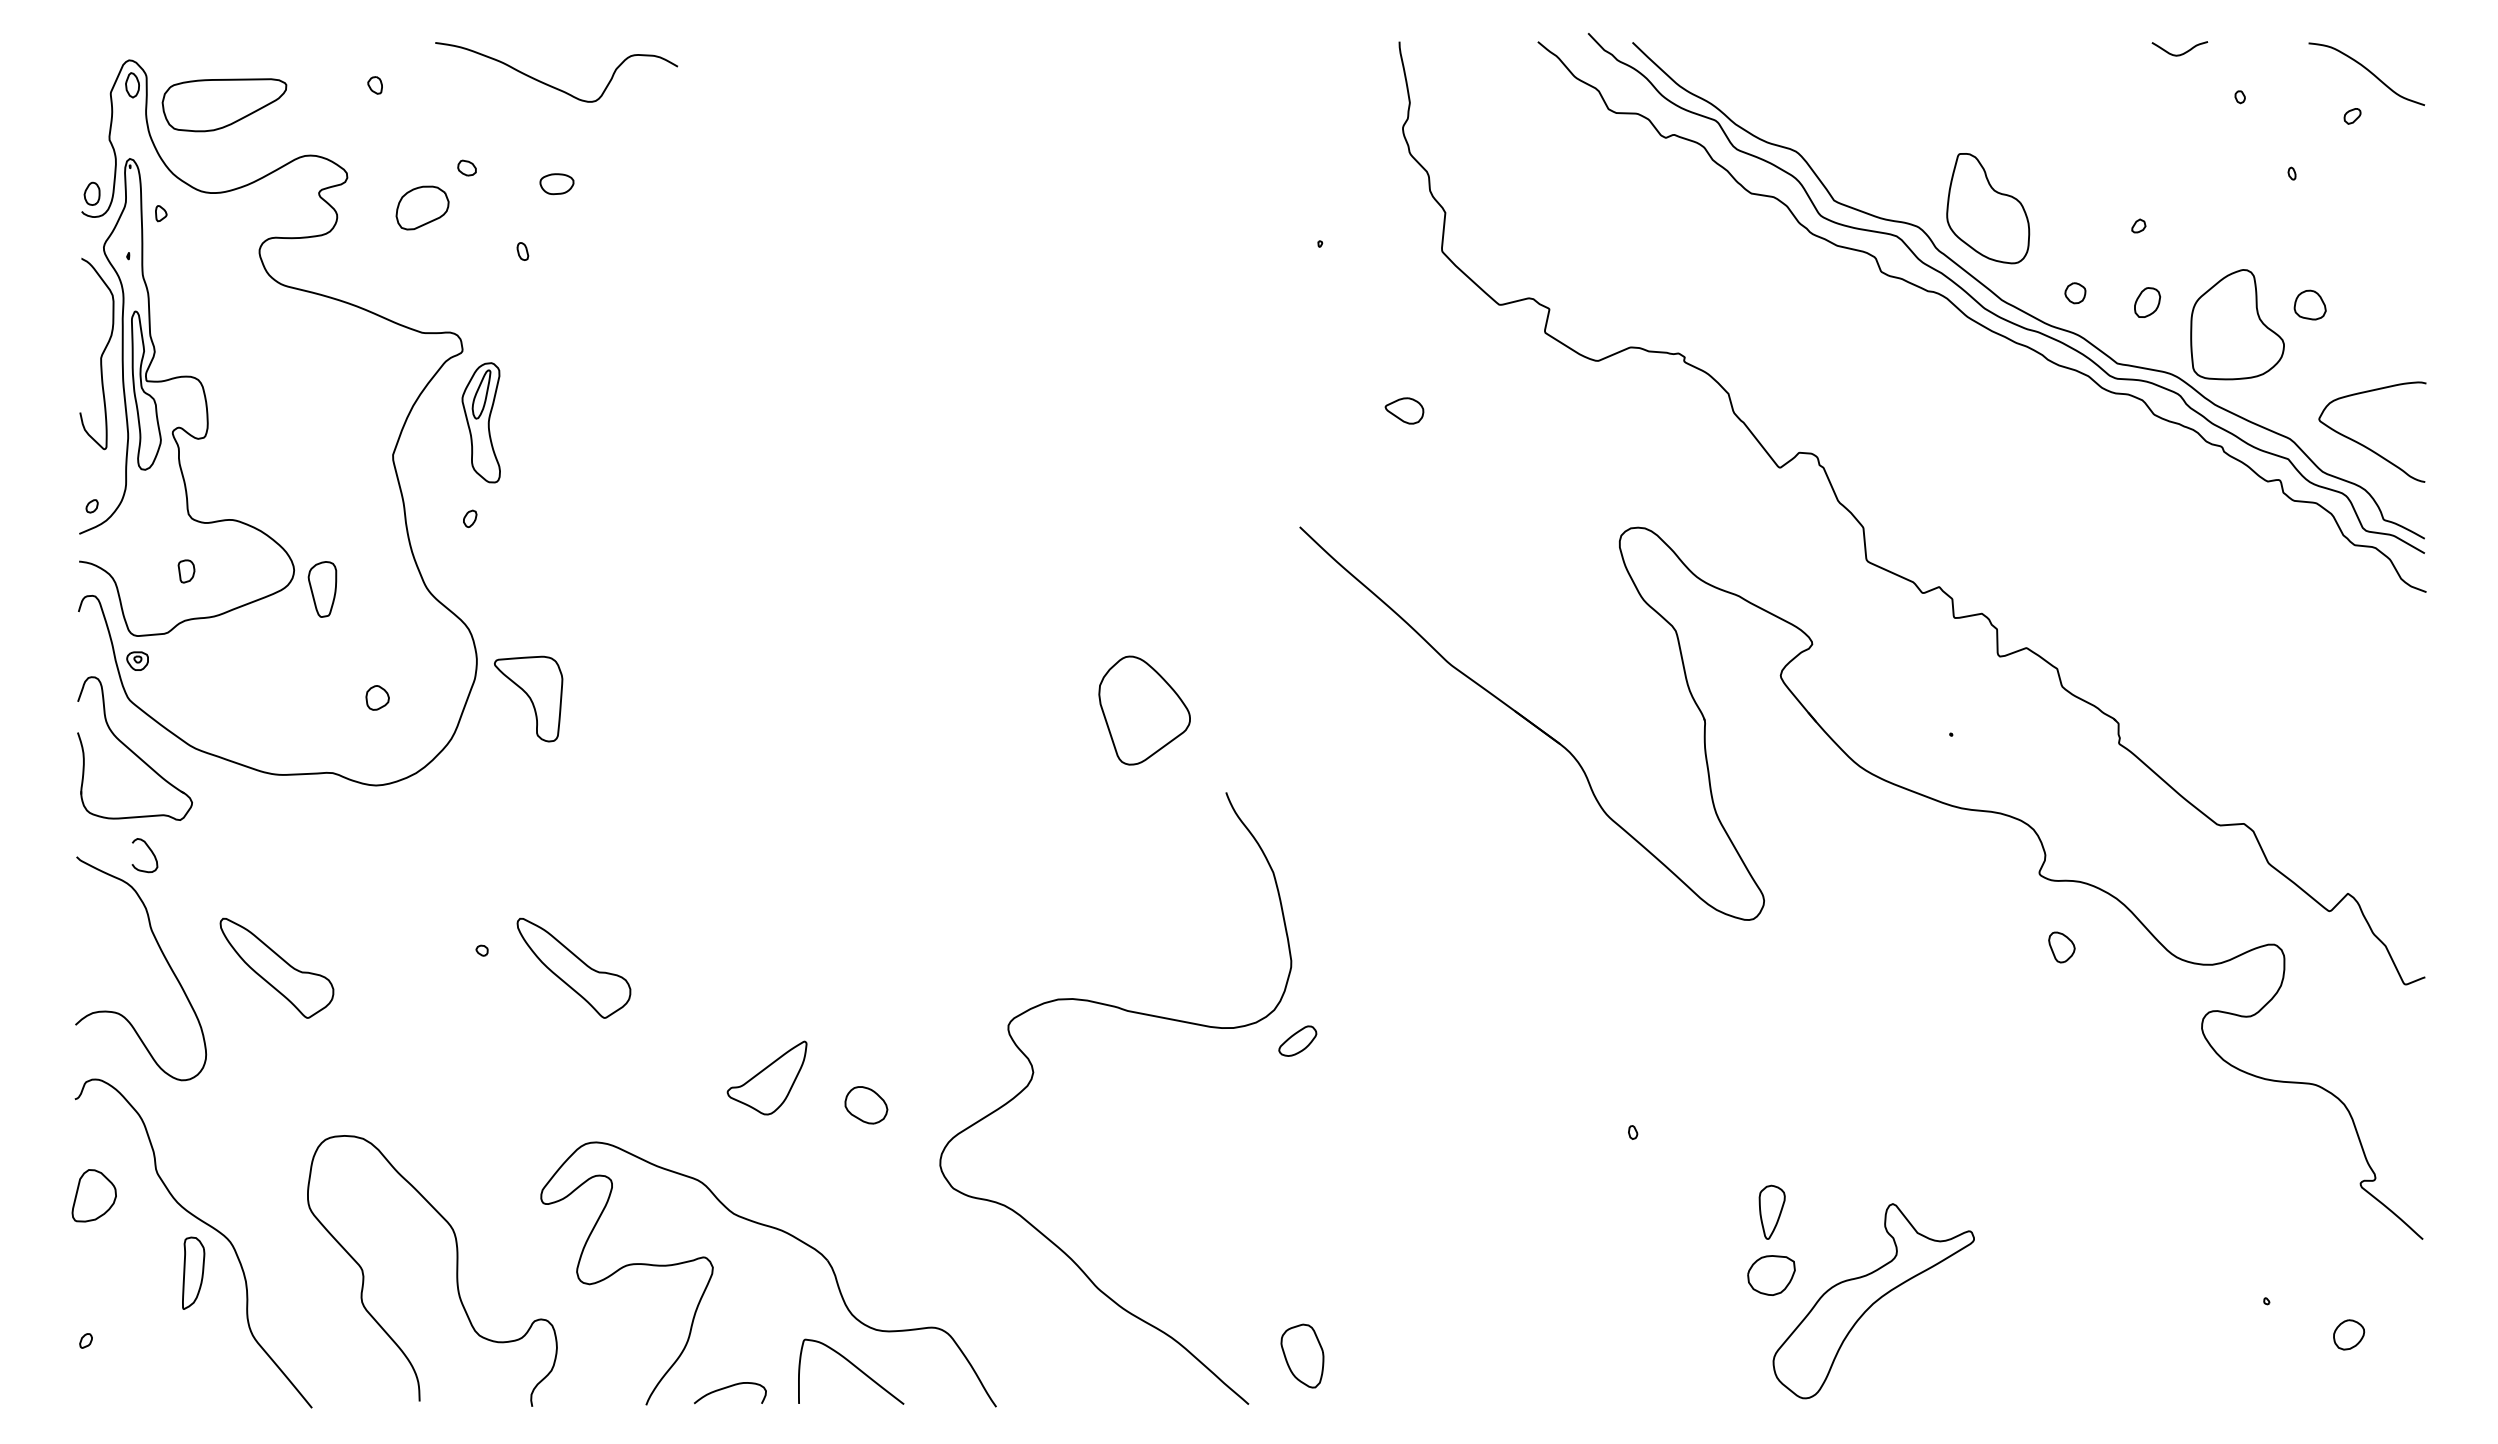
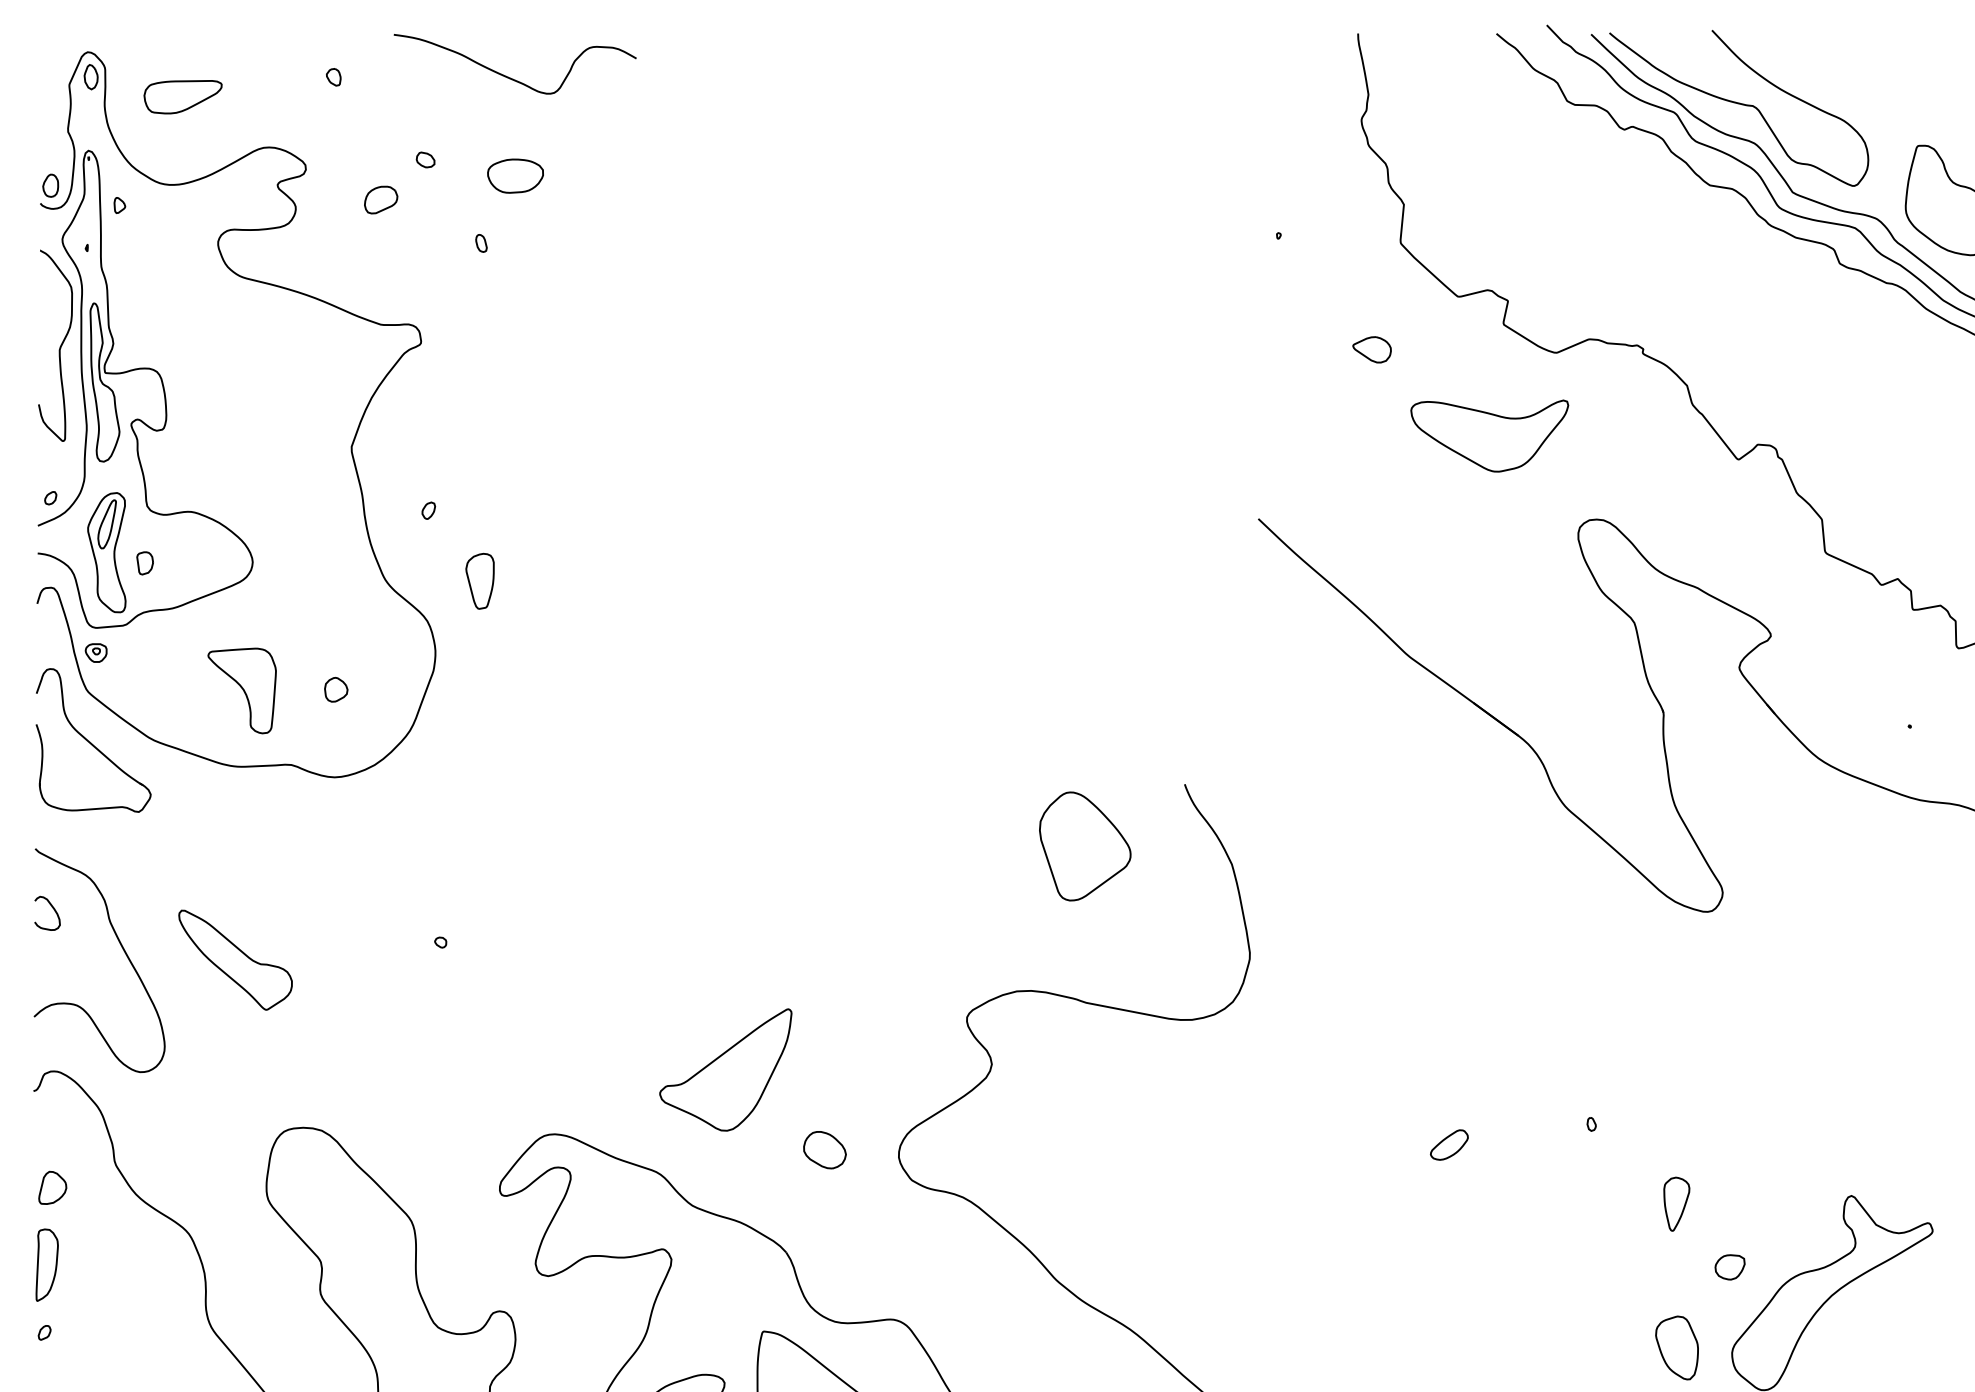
part: (224, 105) -> (183, 97), size x0.62
curve: (1782, 113) -> (1741, 105), added
part: (556, 183) -> (515, 175), size x1.67
part: (422, 208) -> (381, 200), size x0.62
part: (1404, 410) -> (1372, 349), moved
part: (480, 422) -> (106, 552), moved
part: (1530, 443) -> (1489, 435), added
part: (322, 589) -> (480, 581), moved
part: (528, 698) -> (242, 690), moved
part: (1144, 710) -> (1085, 846), moved
curve: (150, 851) -> (53, 909), moved
part: (573, 967) -> (532, 959), removed
part: (1297, 1040) -> (1449, 1144), moved
part: (766, 1077) -> (725, 1069), size x1.67
part: (866, 1105) -> (825, 1150), moved
part: (93, 1196) -> (52, 1188), size x0.62
part: (1771, 1211) -> (1676, 1203), moved
part: (193, 1272) -> (47, 1264), moved
part: (1771, 1275) -> (1730, 1267), size x0.62
part: (1302, 1355) -> (1677, 1347), moved

